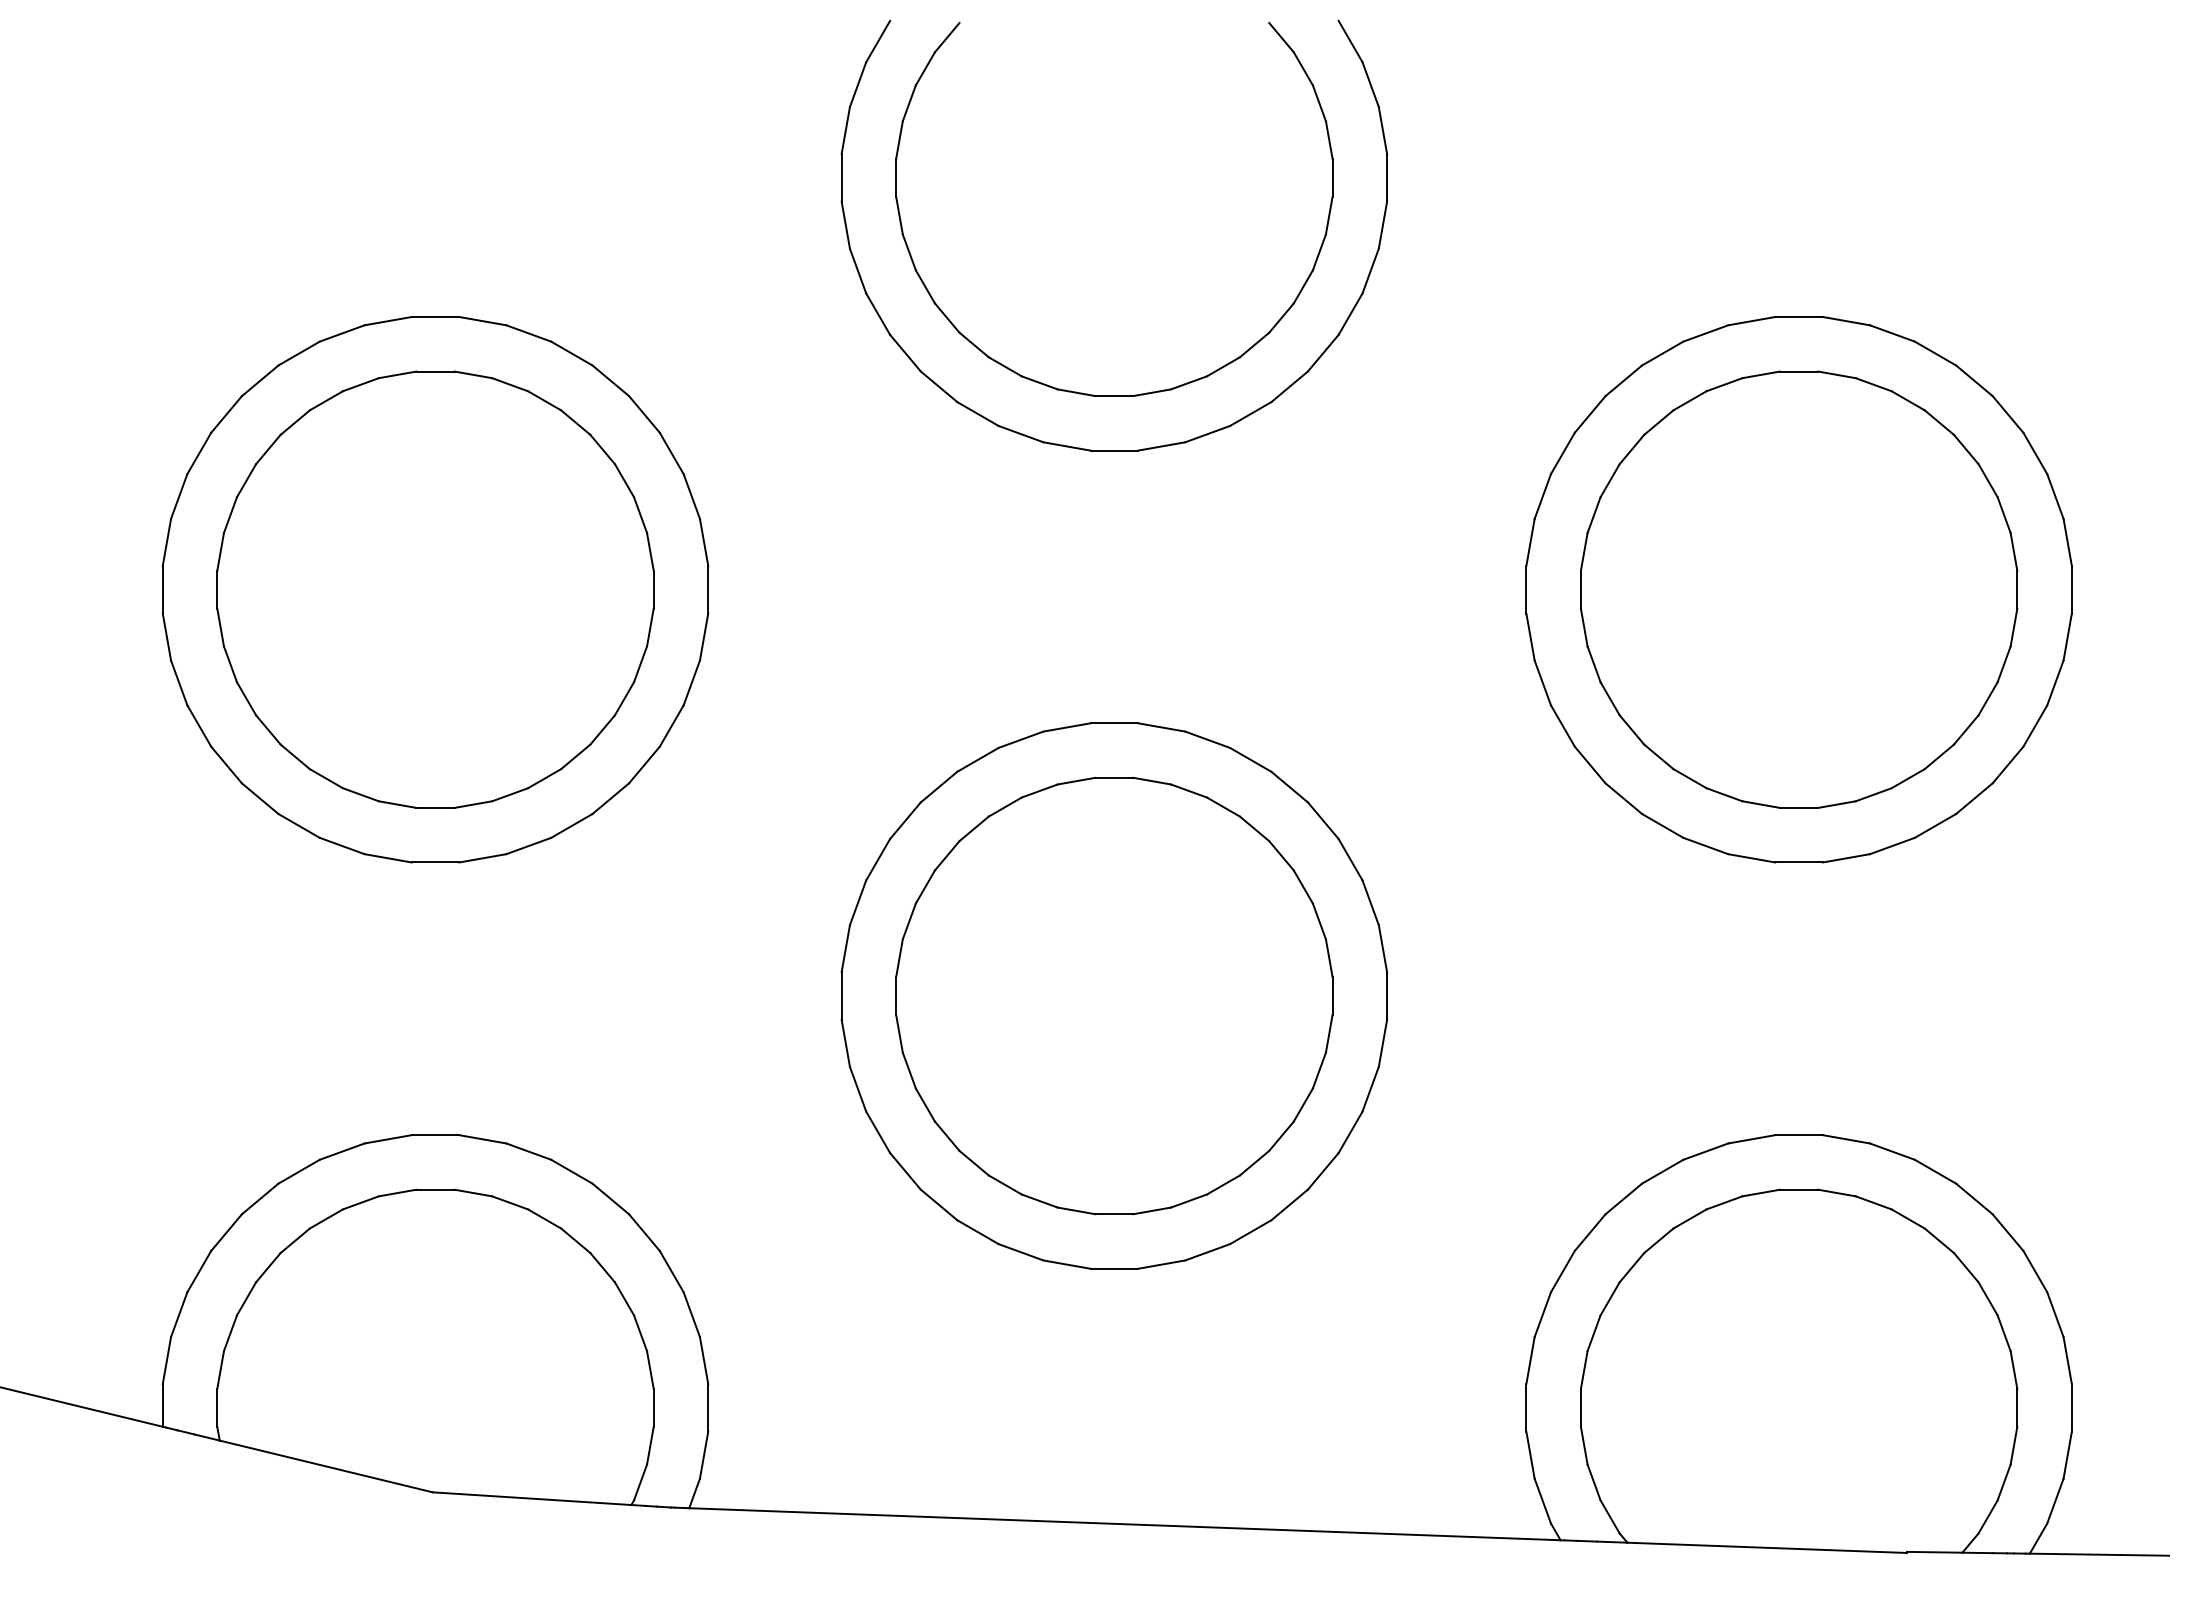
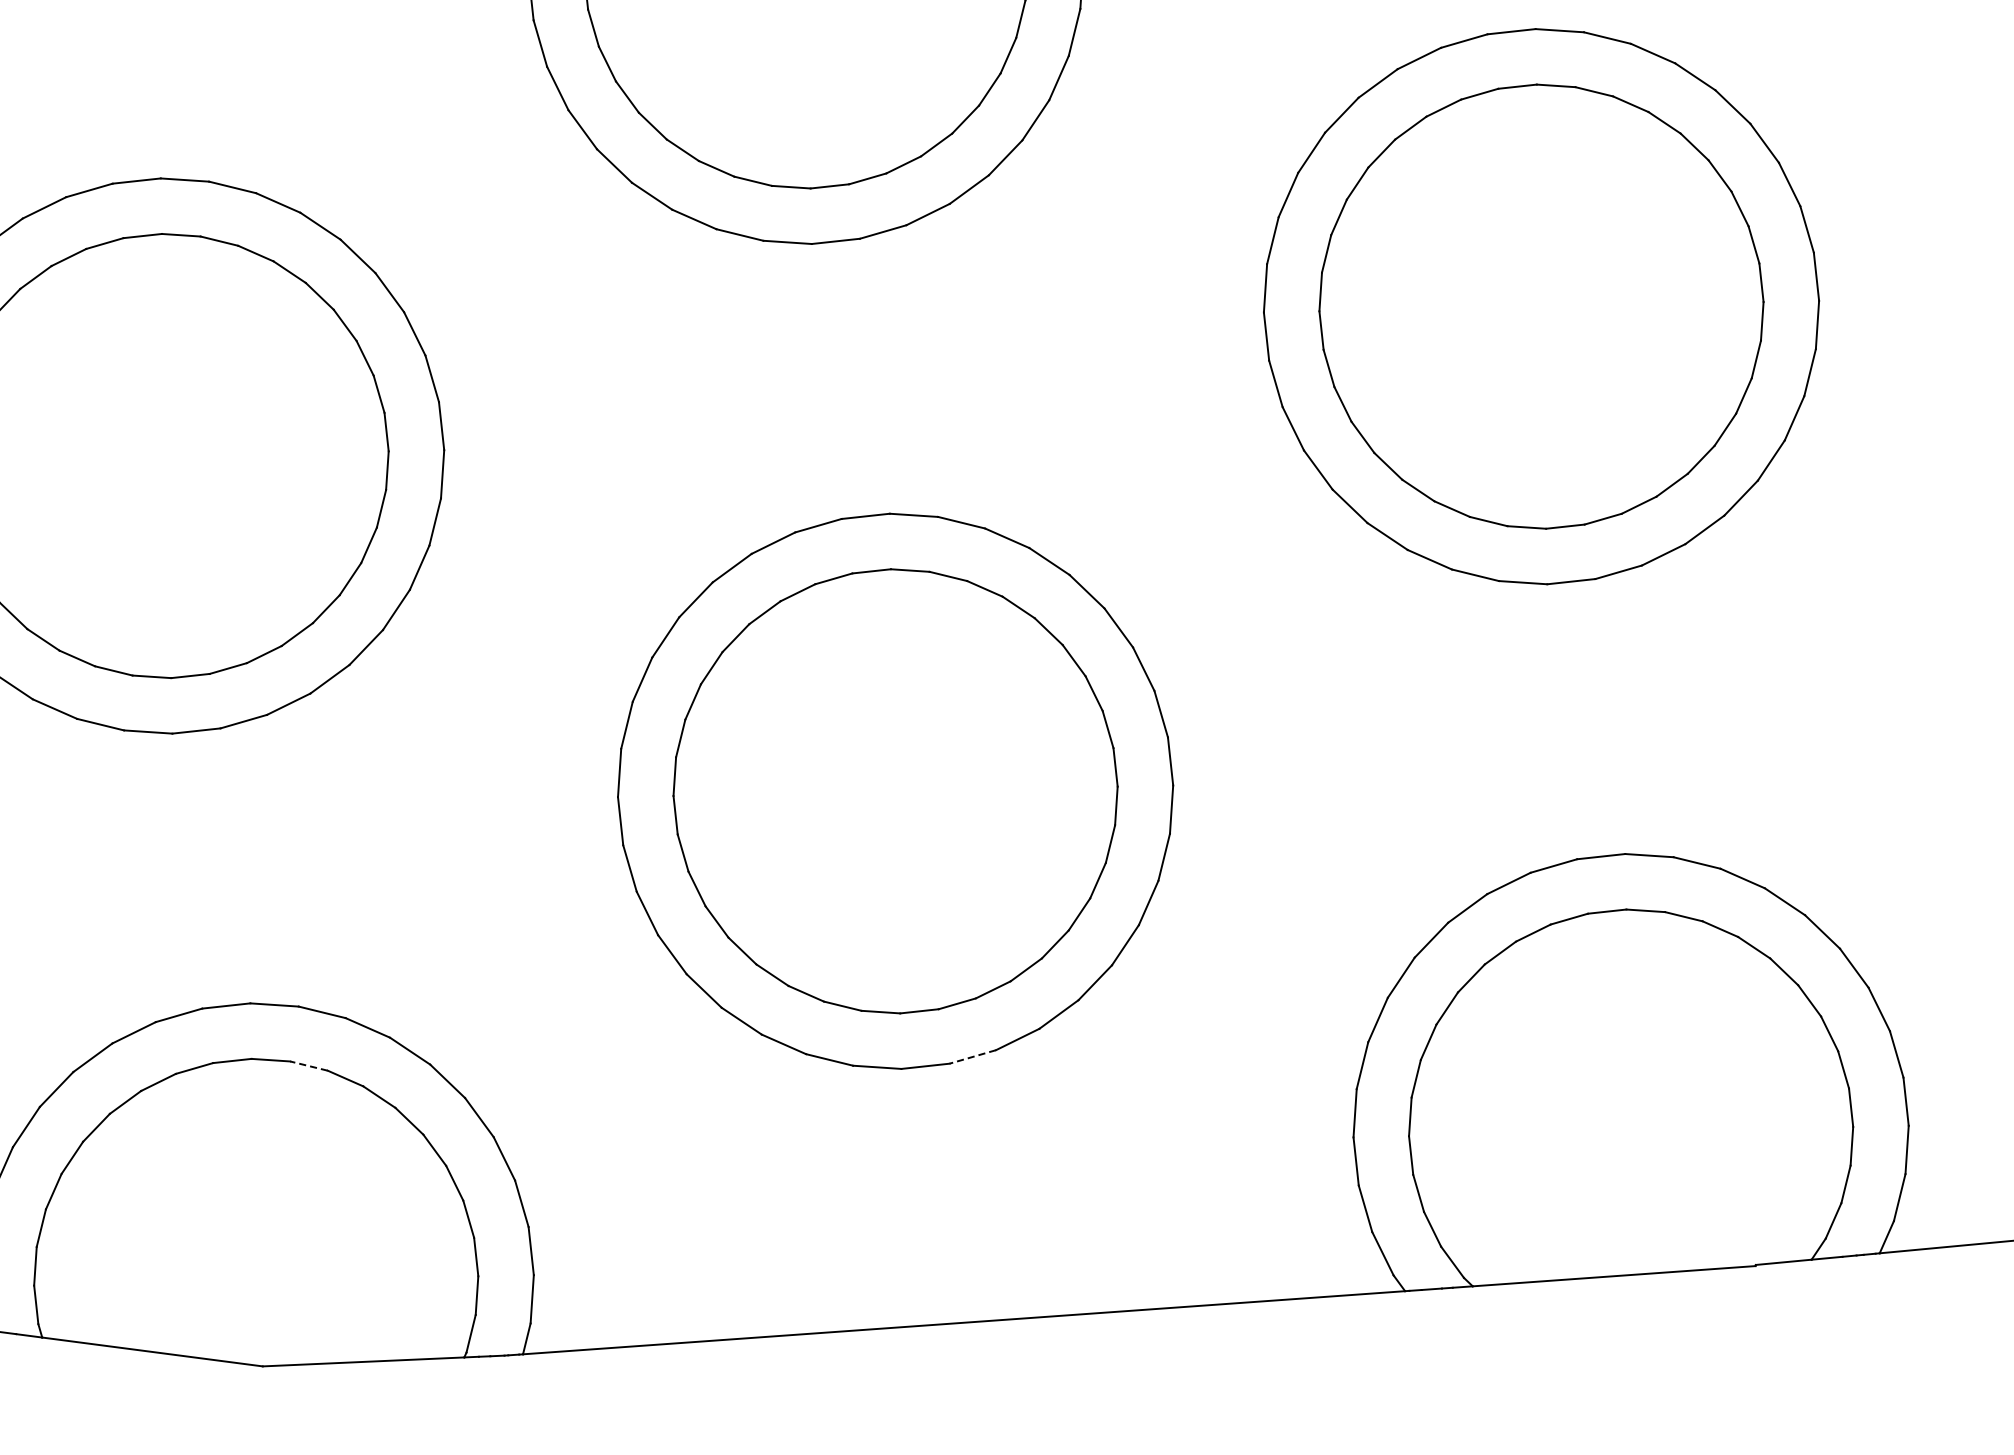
line: (509, 1202) -> (308, 1065), solid -> dashed
line: (1161, 1264) -> (972, 1056), solid -> dashed

